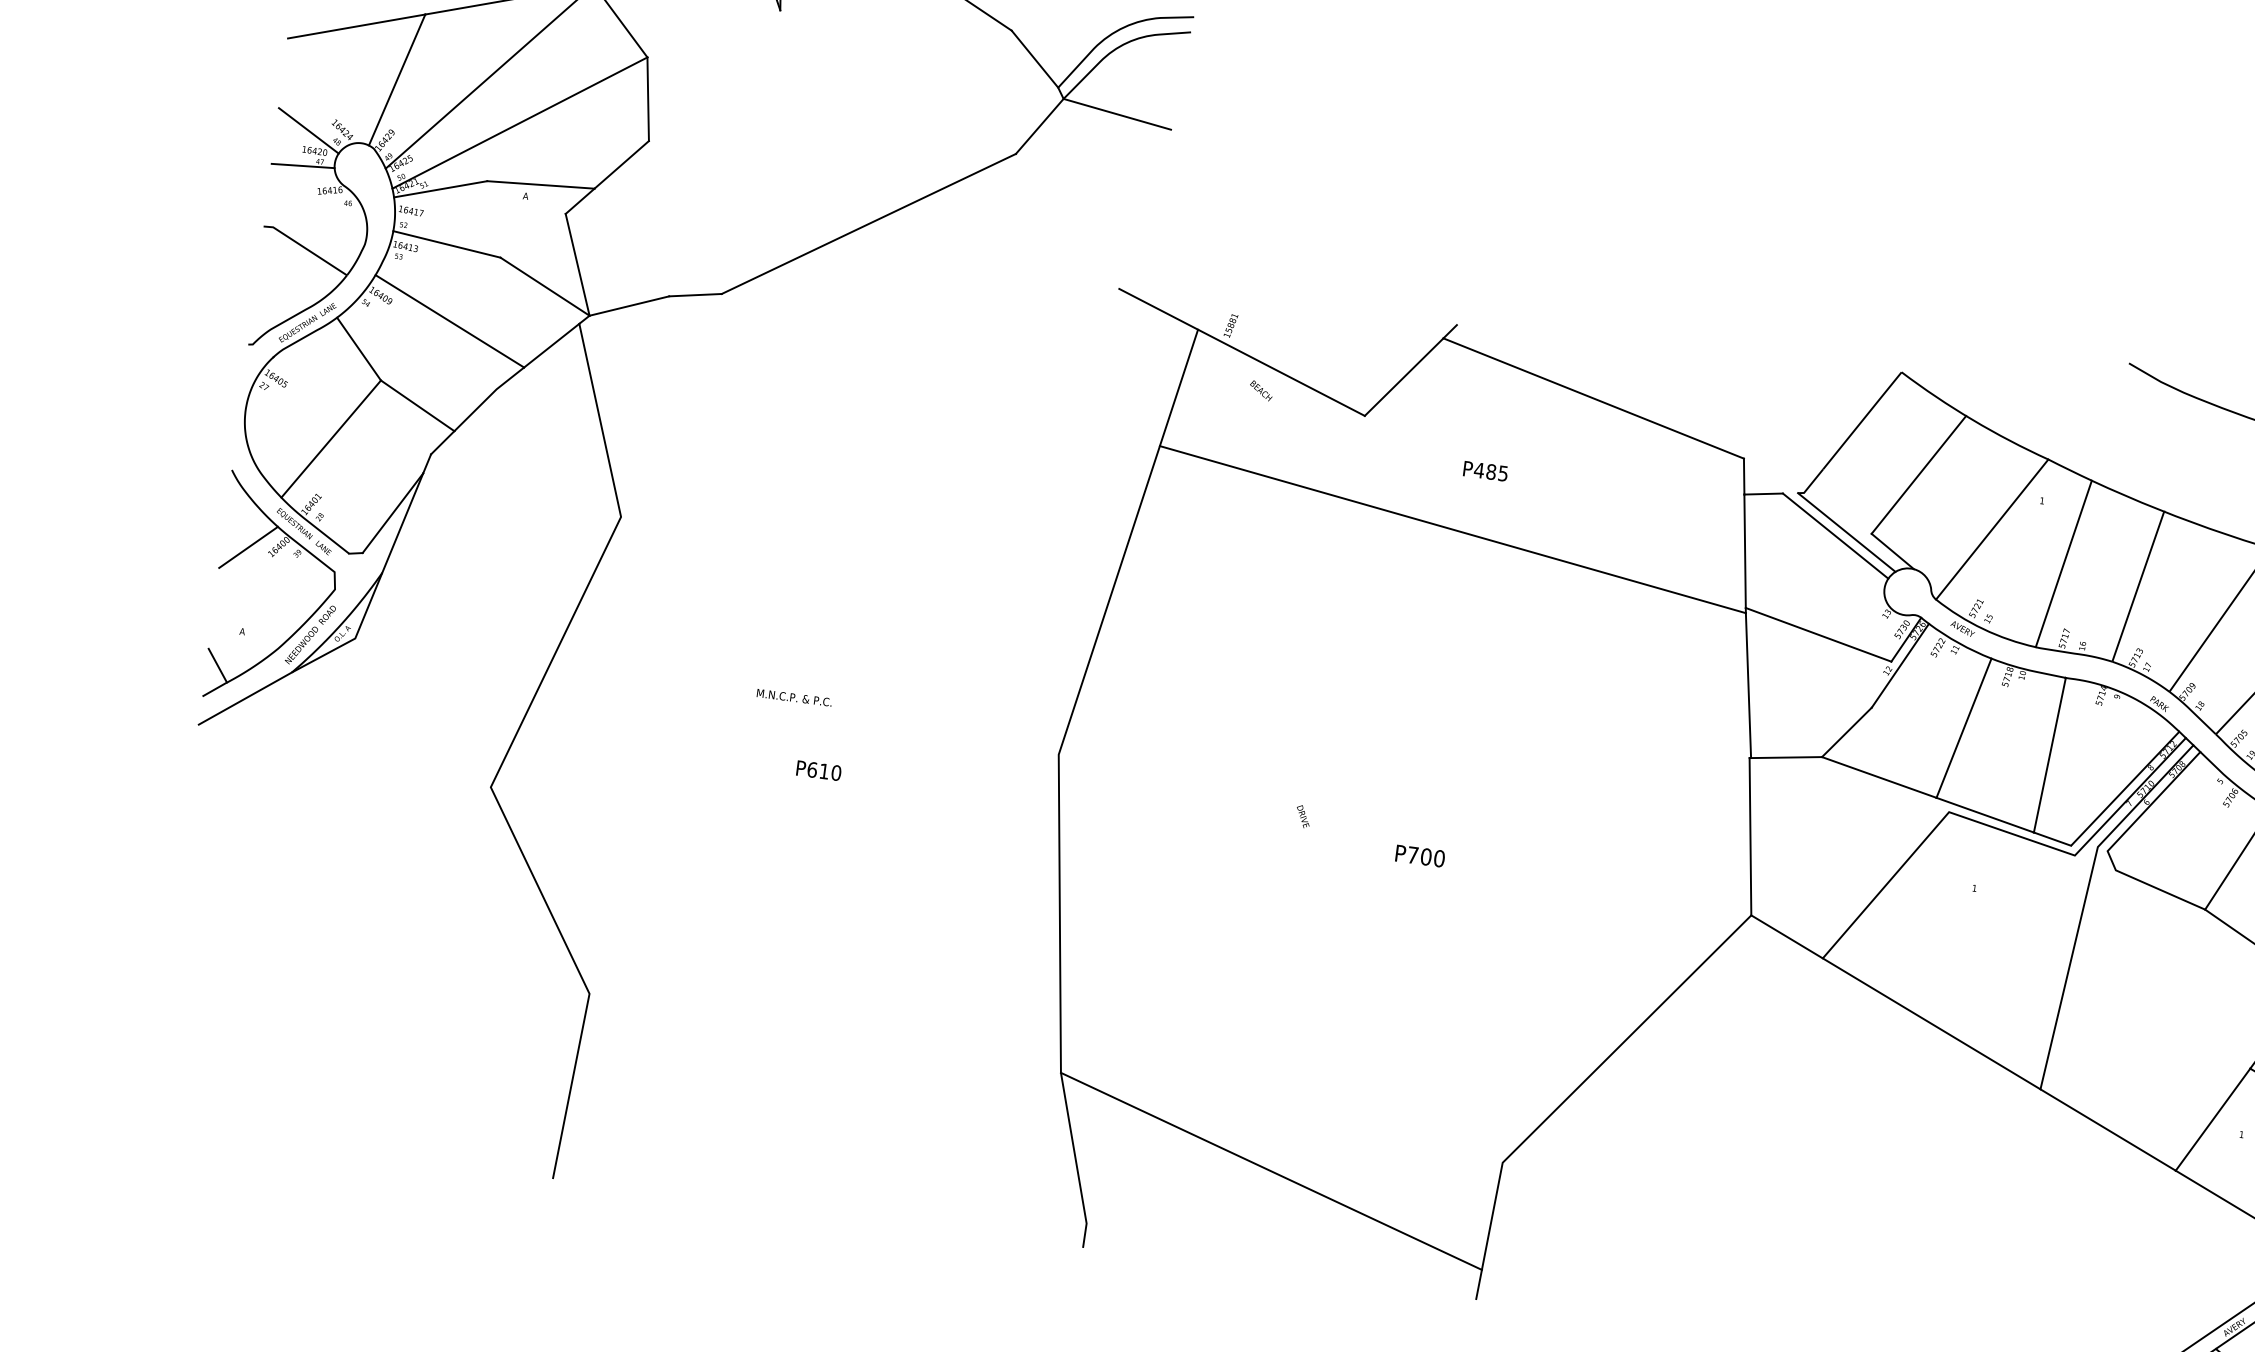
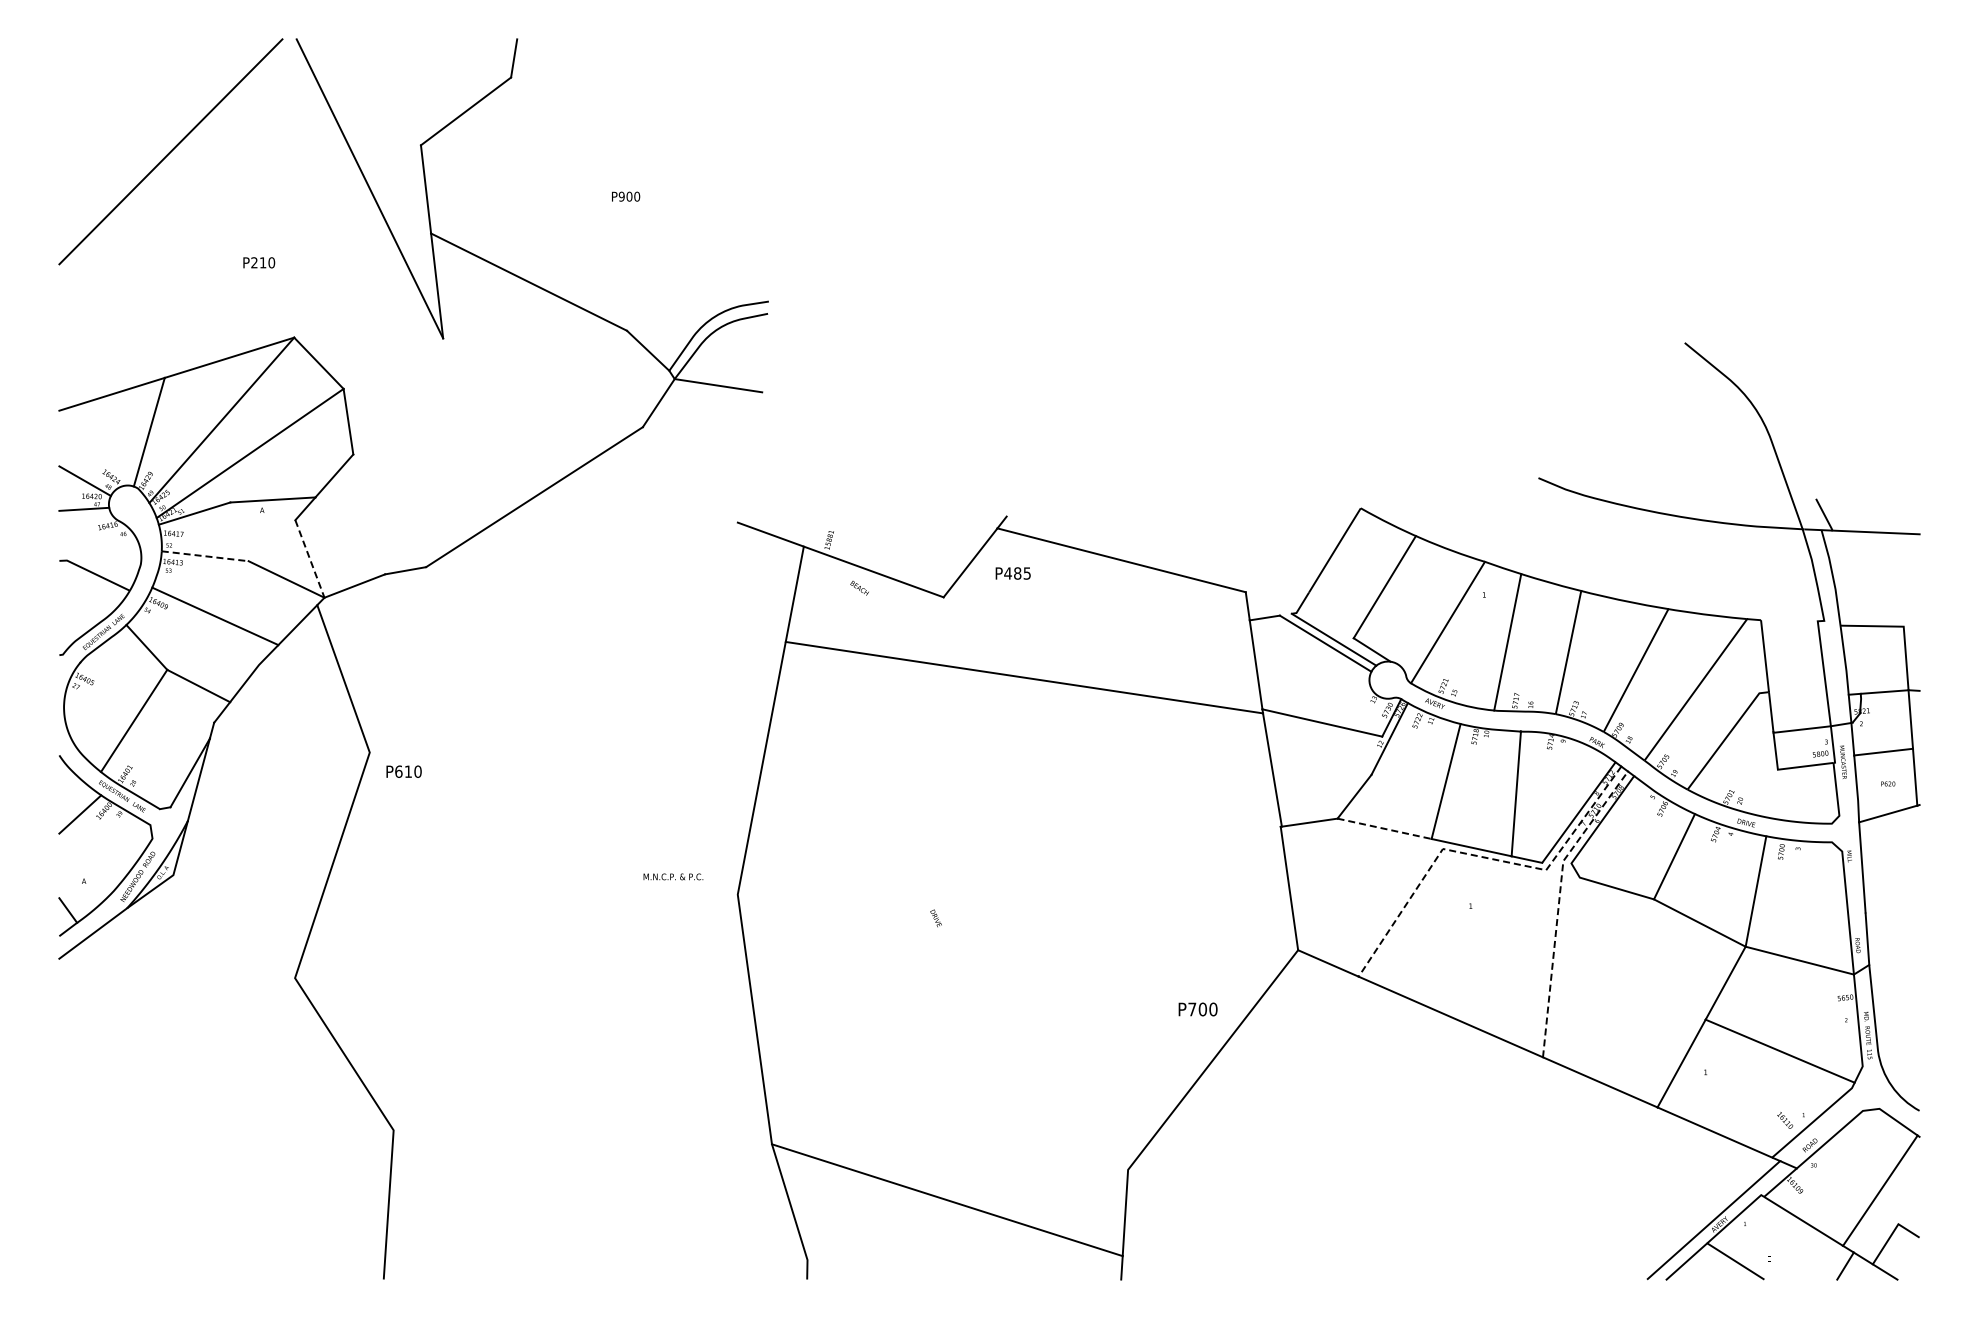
line: (447, 244) -> (205, 556), solid -> dashed
line: (578, 265) -> (310, 559), solid -> dashed
text: (1484, 471) -> (1012, 573), moved
text: (794, 697) -> (673, 876), moved
text: (818, 770) -> (403, 771), moved
line: (1880, 777) -> (1385, 828), solid -> dashed
line: (1996, 827) -> (1481, 856), solid -> dashed
text: (1419, 856) -> (1197, 1009), moved
line: (2084, 899) -> (1558, 903), solid -> dashed

